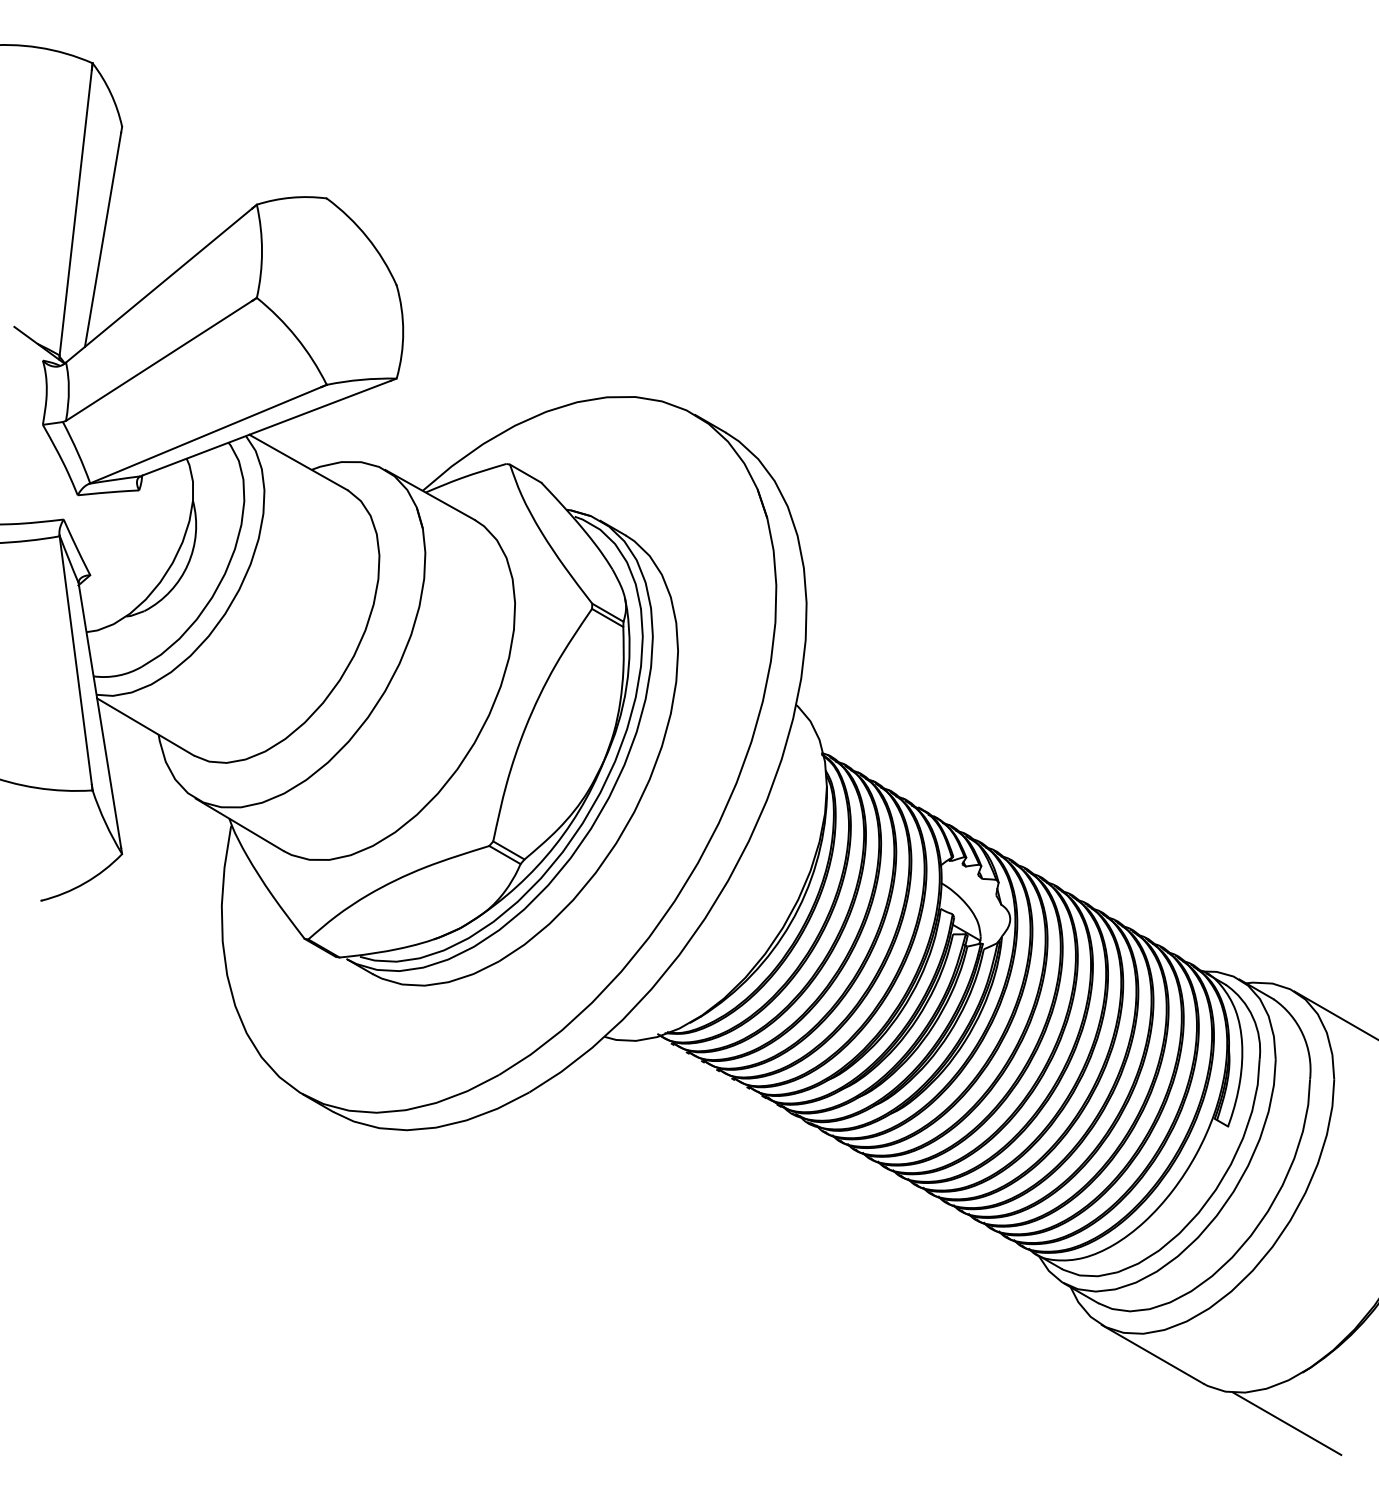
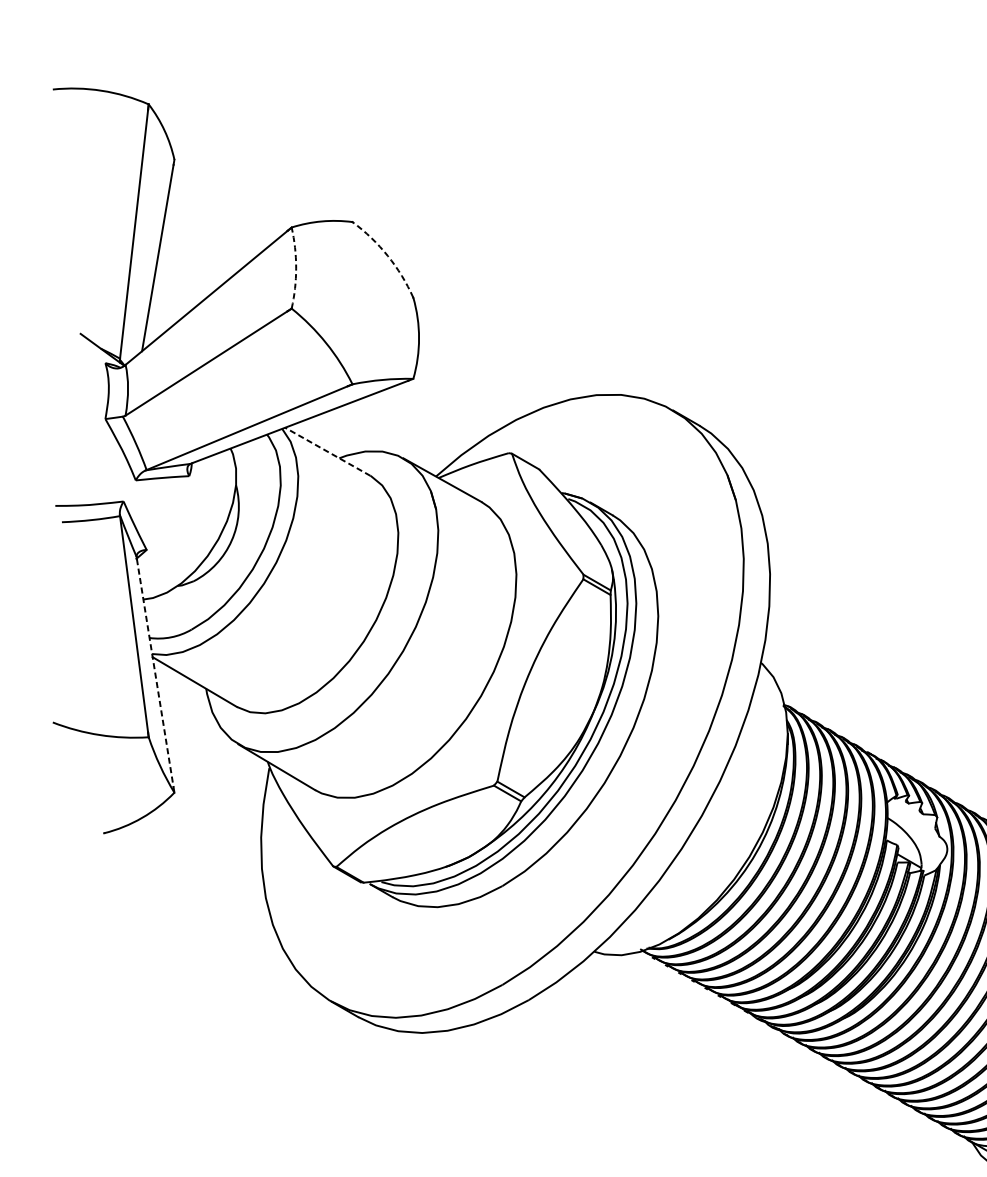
arc: (367, 237) -> (387, 256), solid -> dashed
arc: (262, 251) -> (296, 268), solid -> dashed
line: (297, 462) -> (327, 451), solid -> dashed
line: (100, 716) -> (155, 672), solid -> dashed

